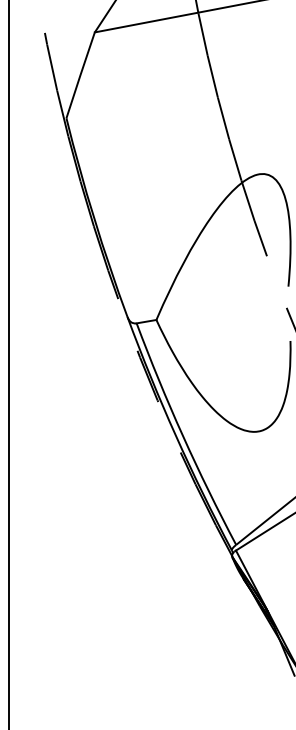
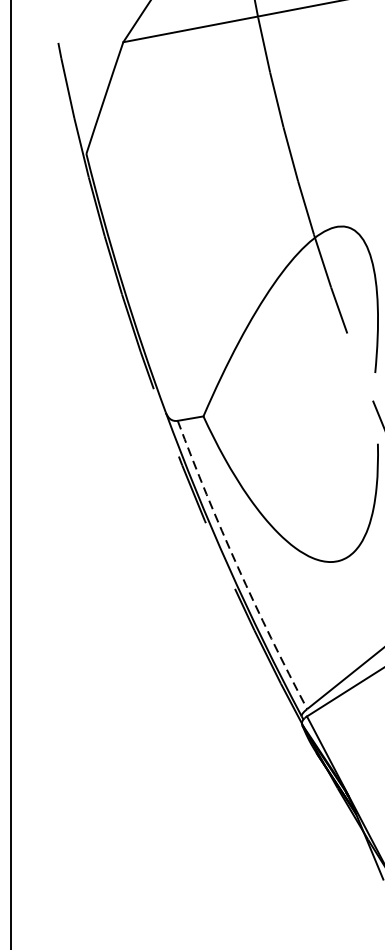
arc: (182, 435) -> (237, 566), solid -> dashed

